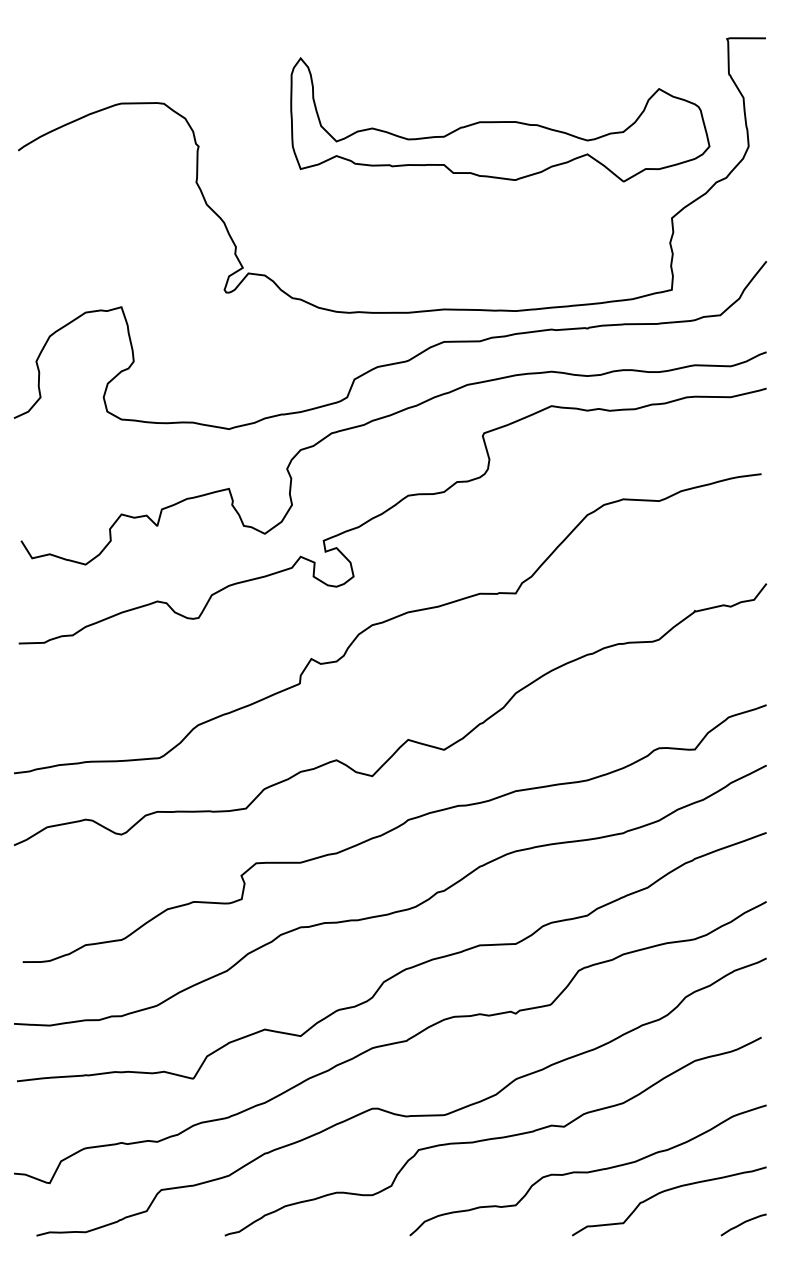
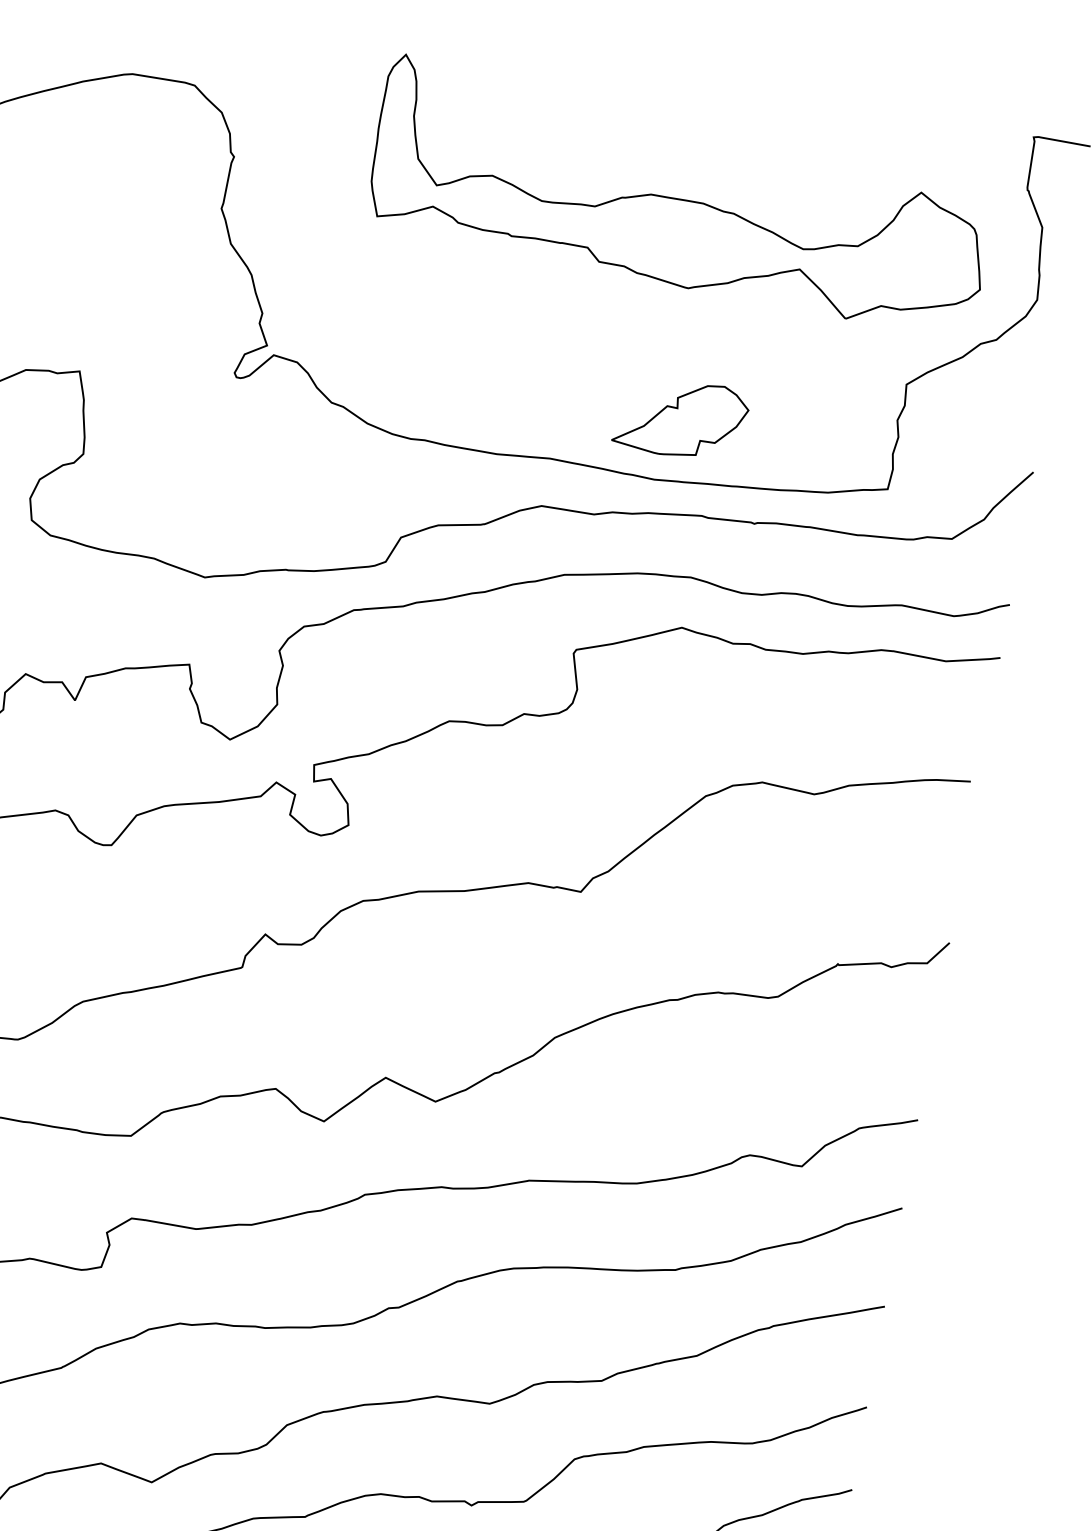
part: (526, 267) -> (681, 418), added

